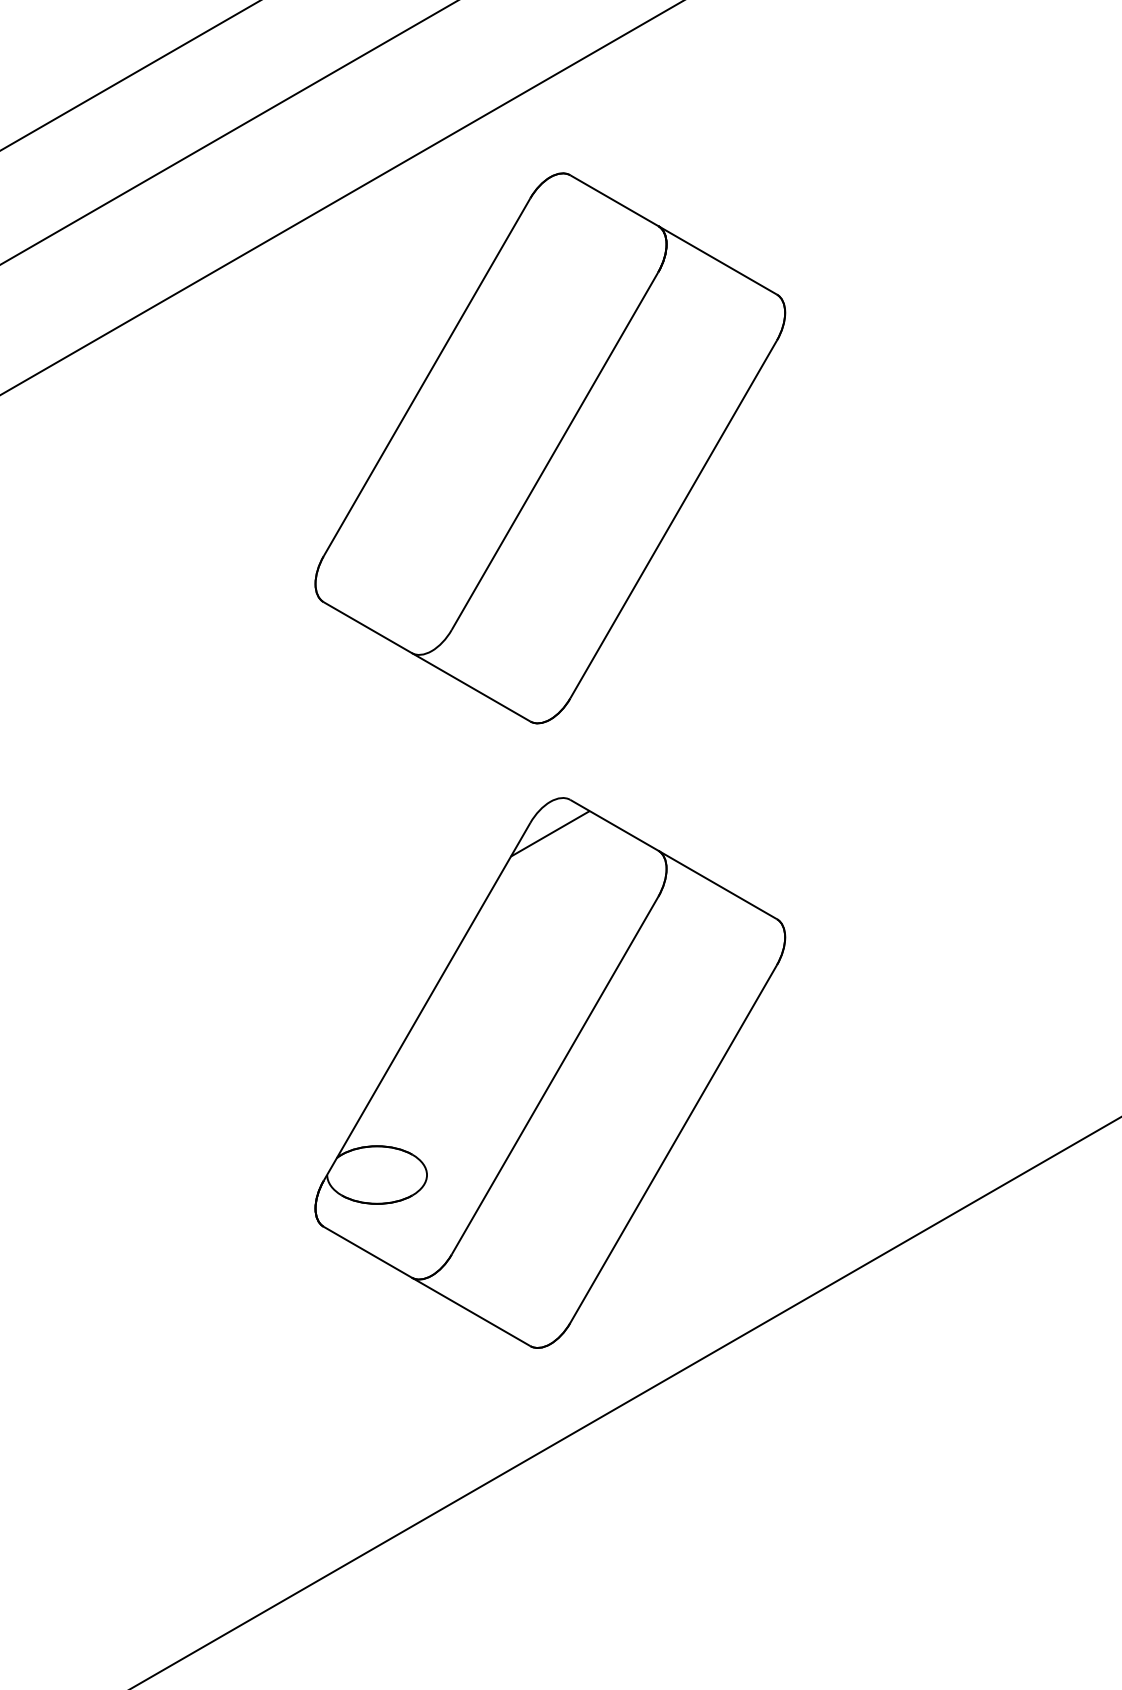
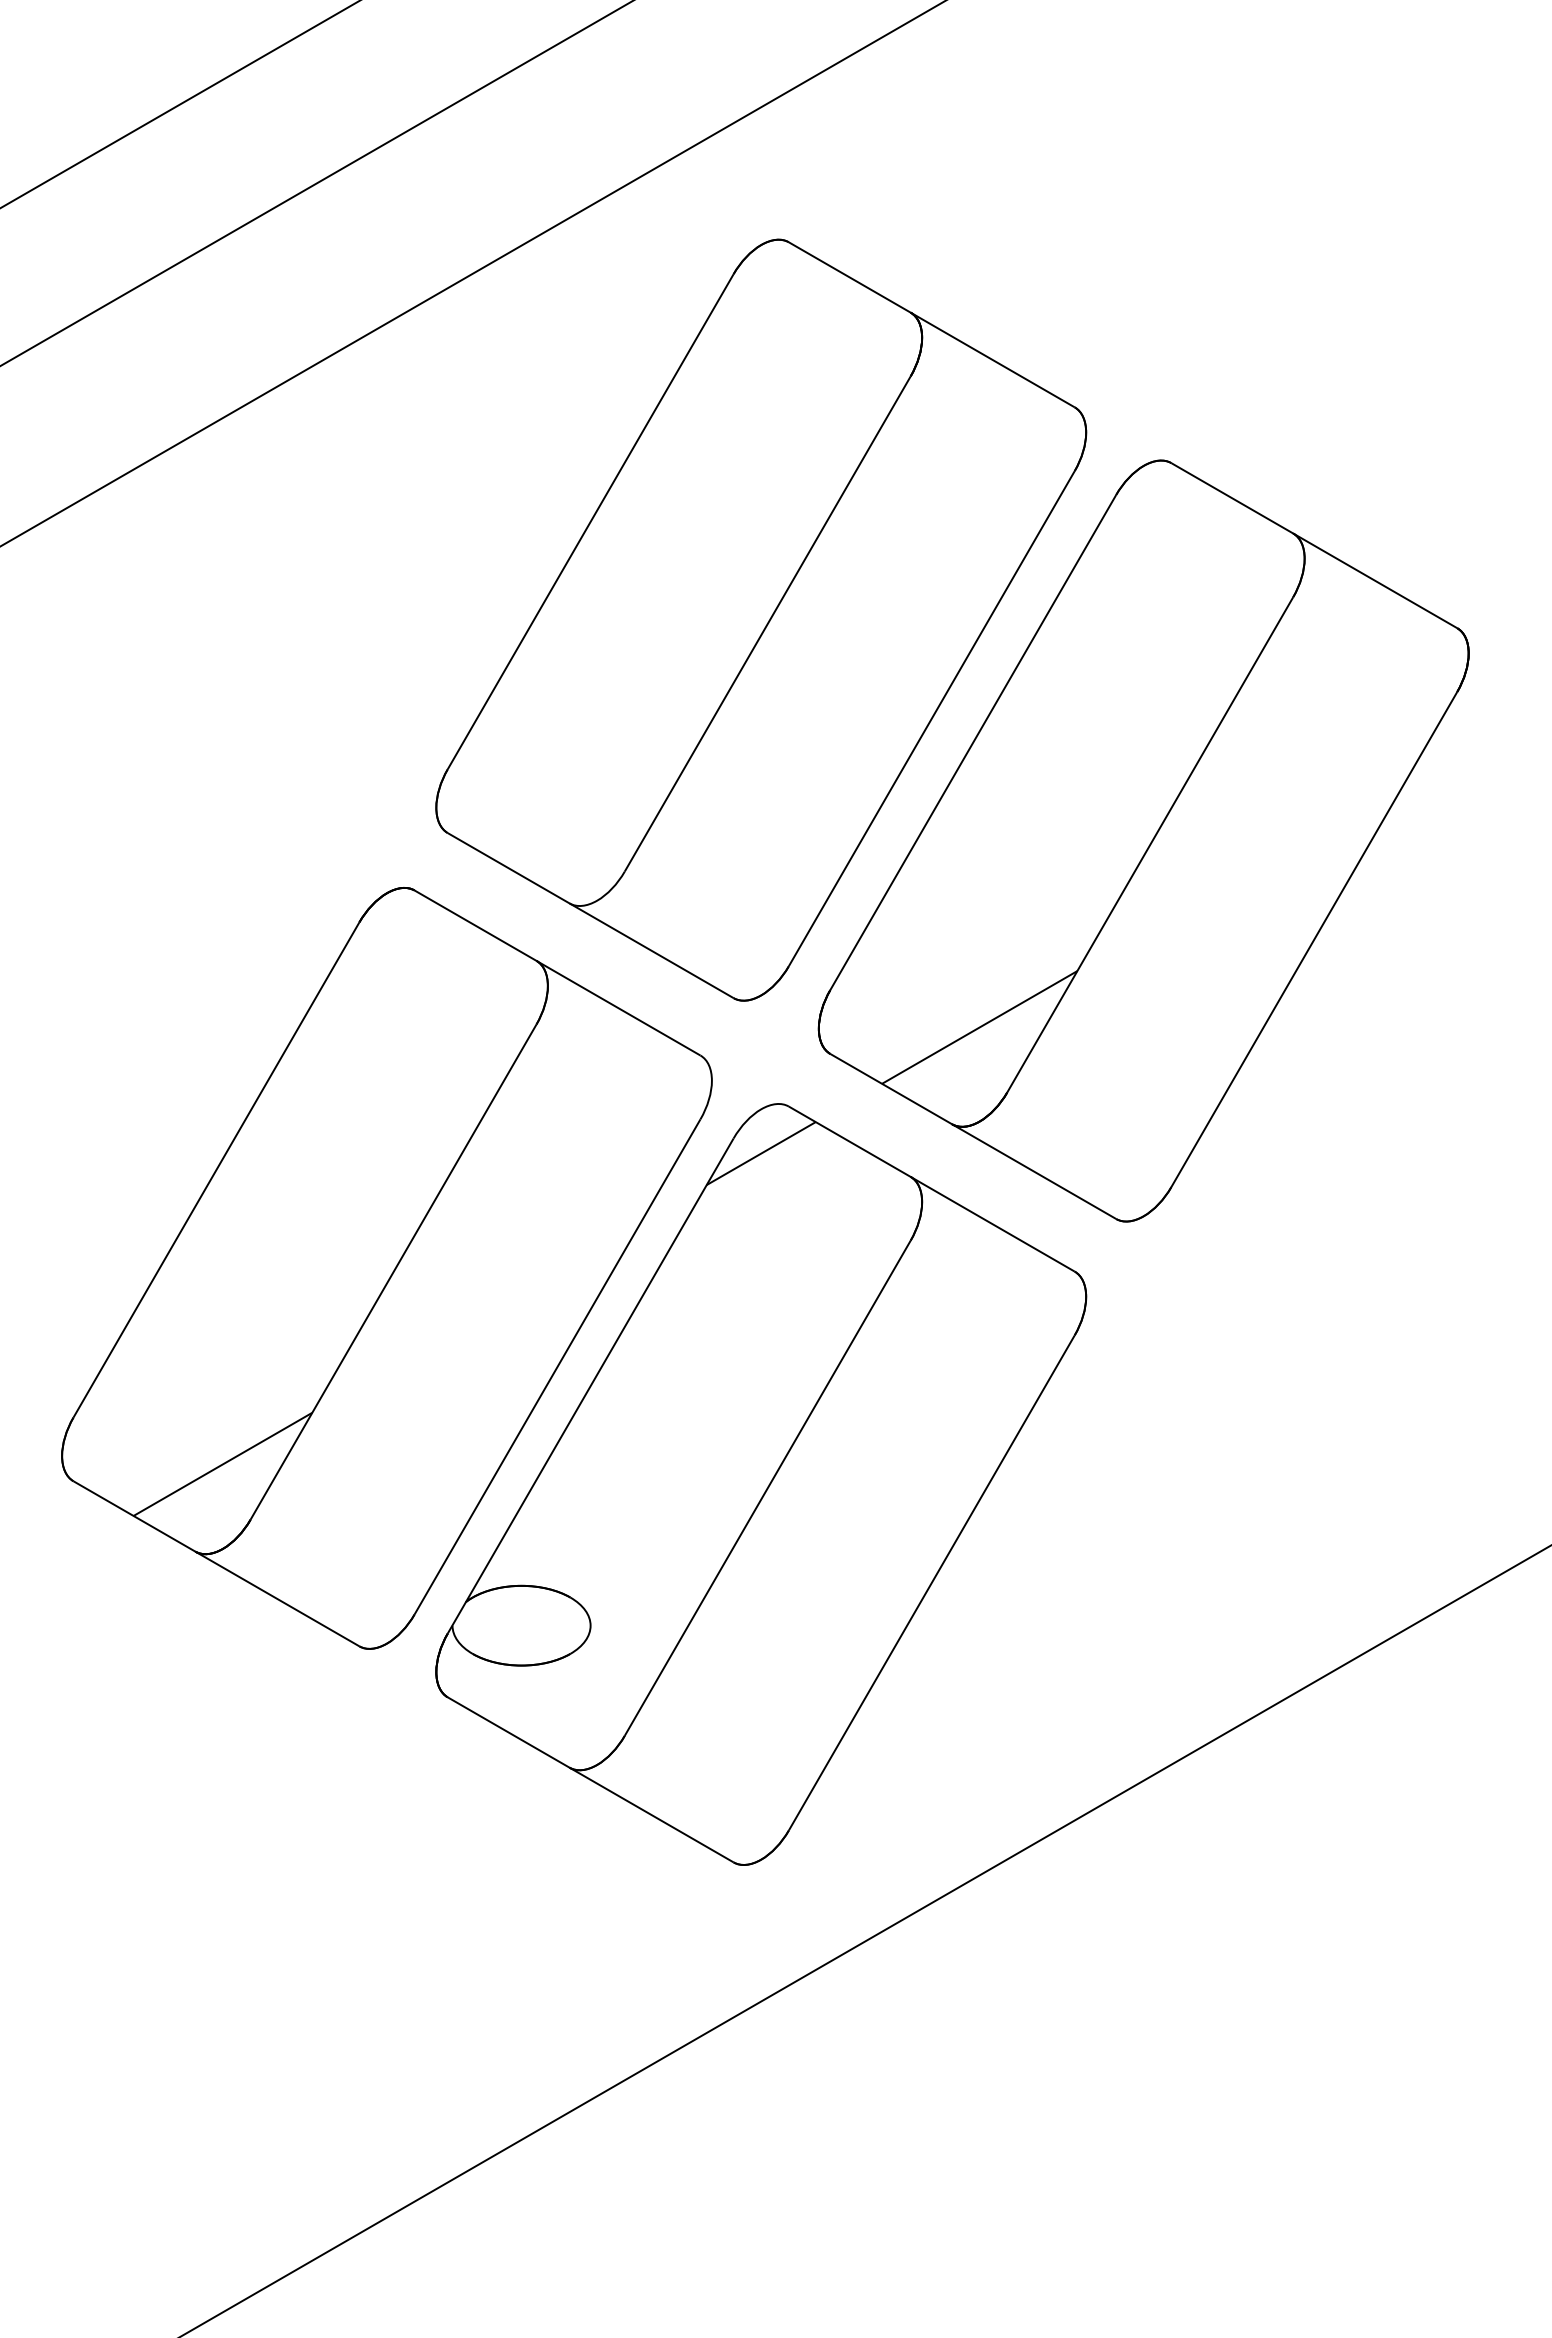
part: (826, 607) -> (1143, 840), added
part: (279, 916) -> (386, 1268), added

